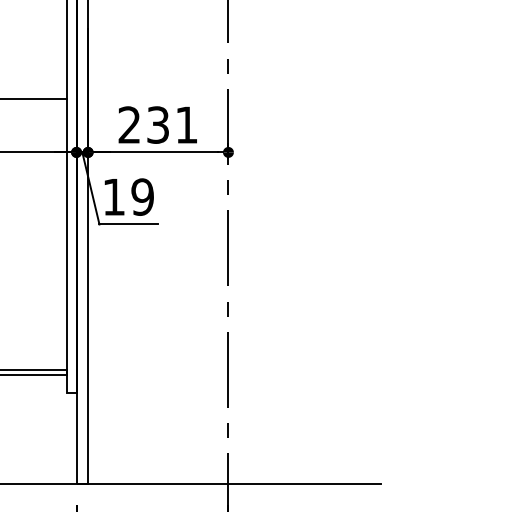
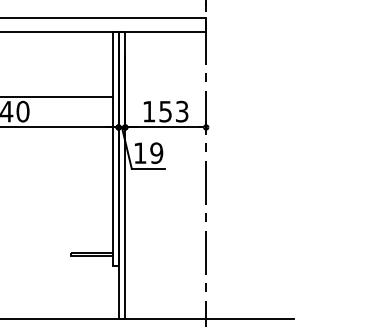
text: (157, 124) -> (165, 111), 231 -> 153

